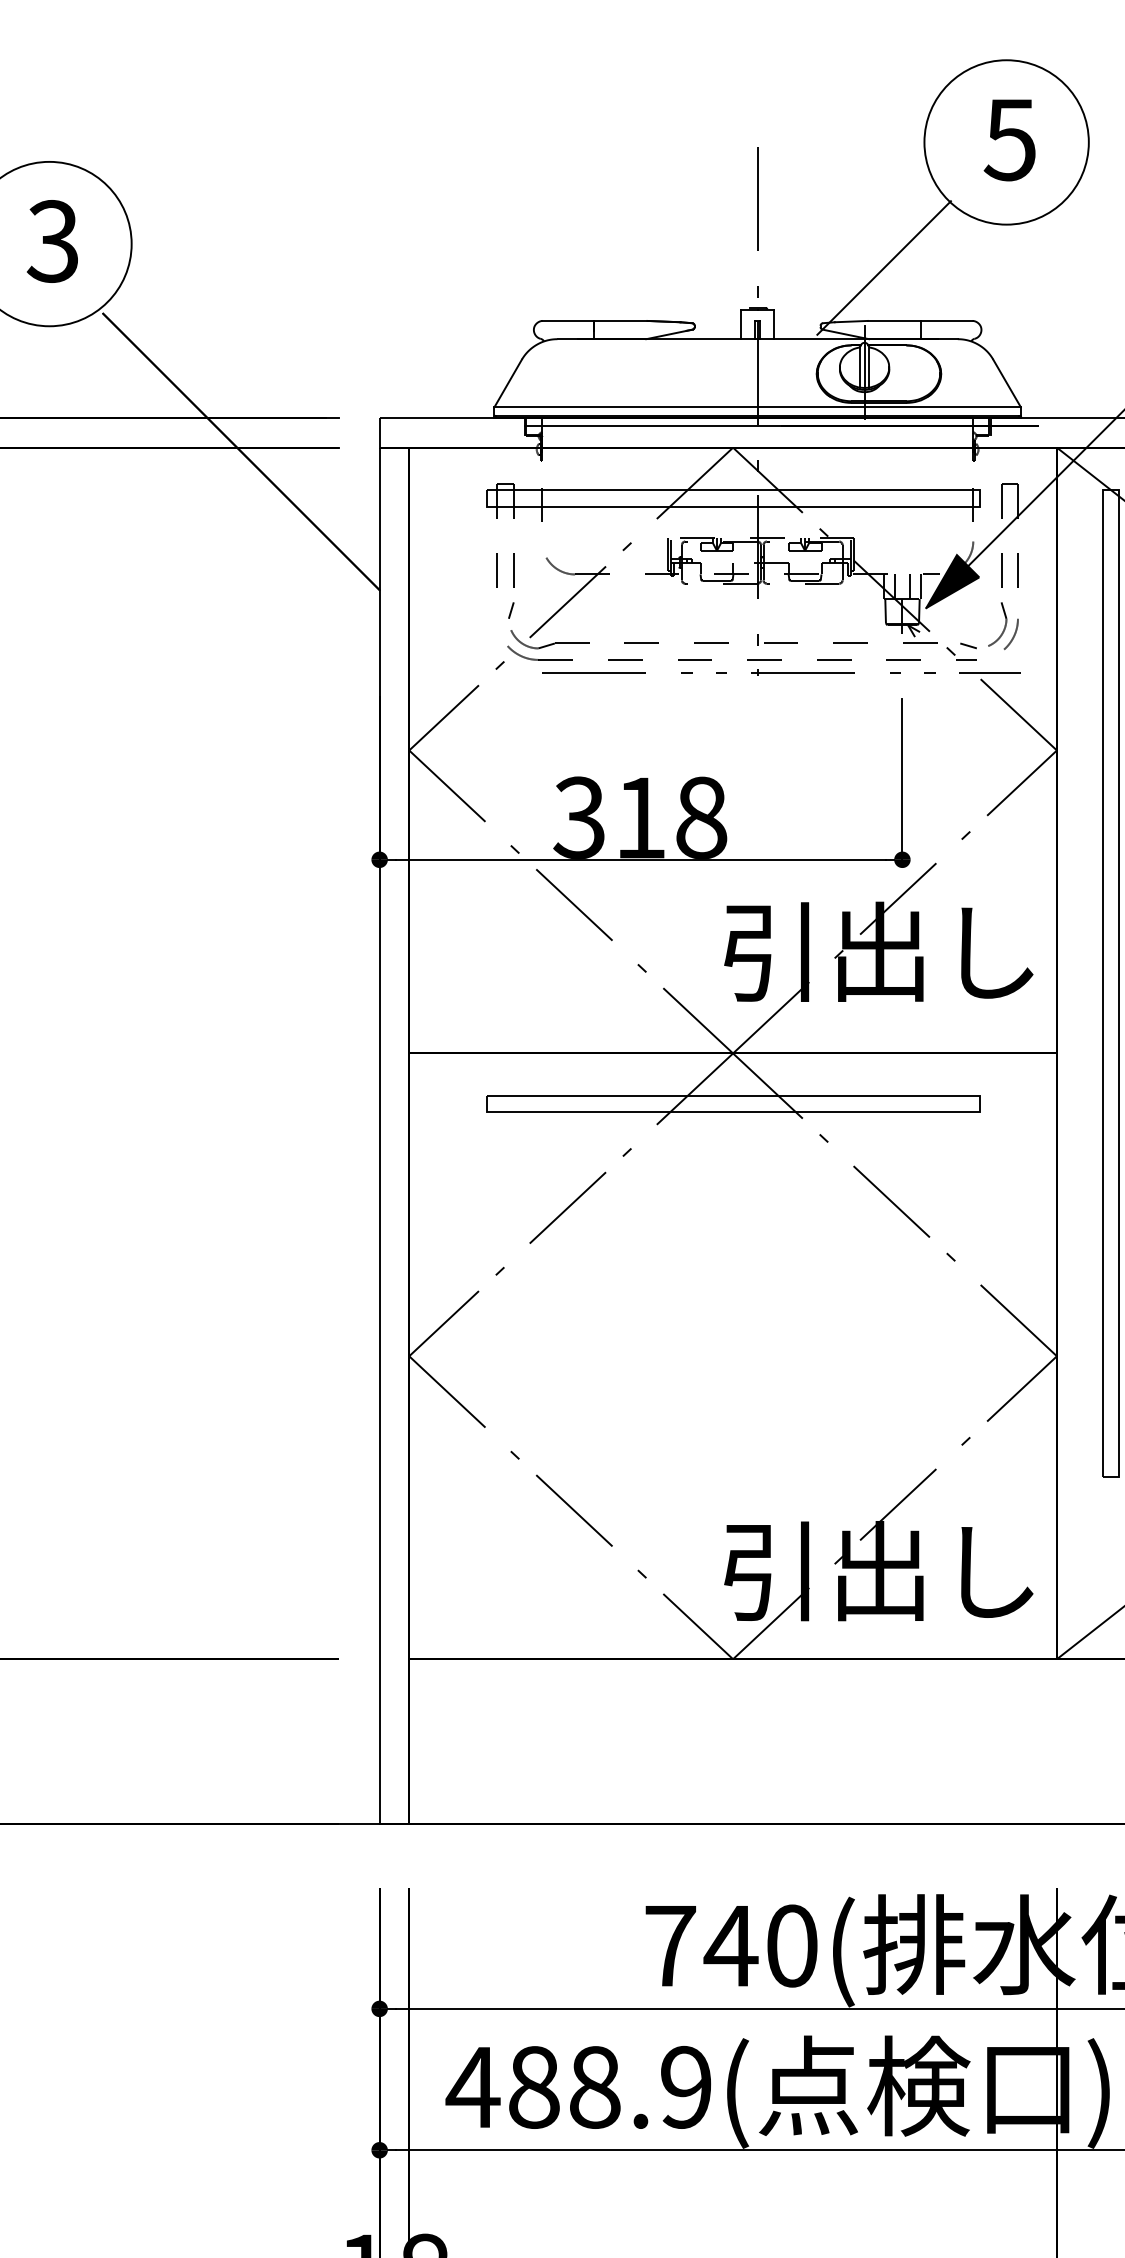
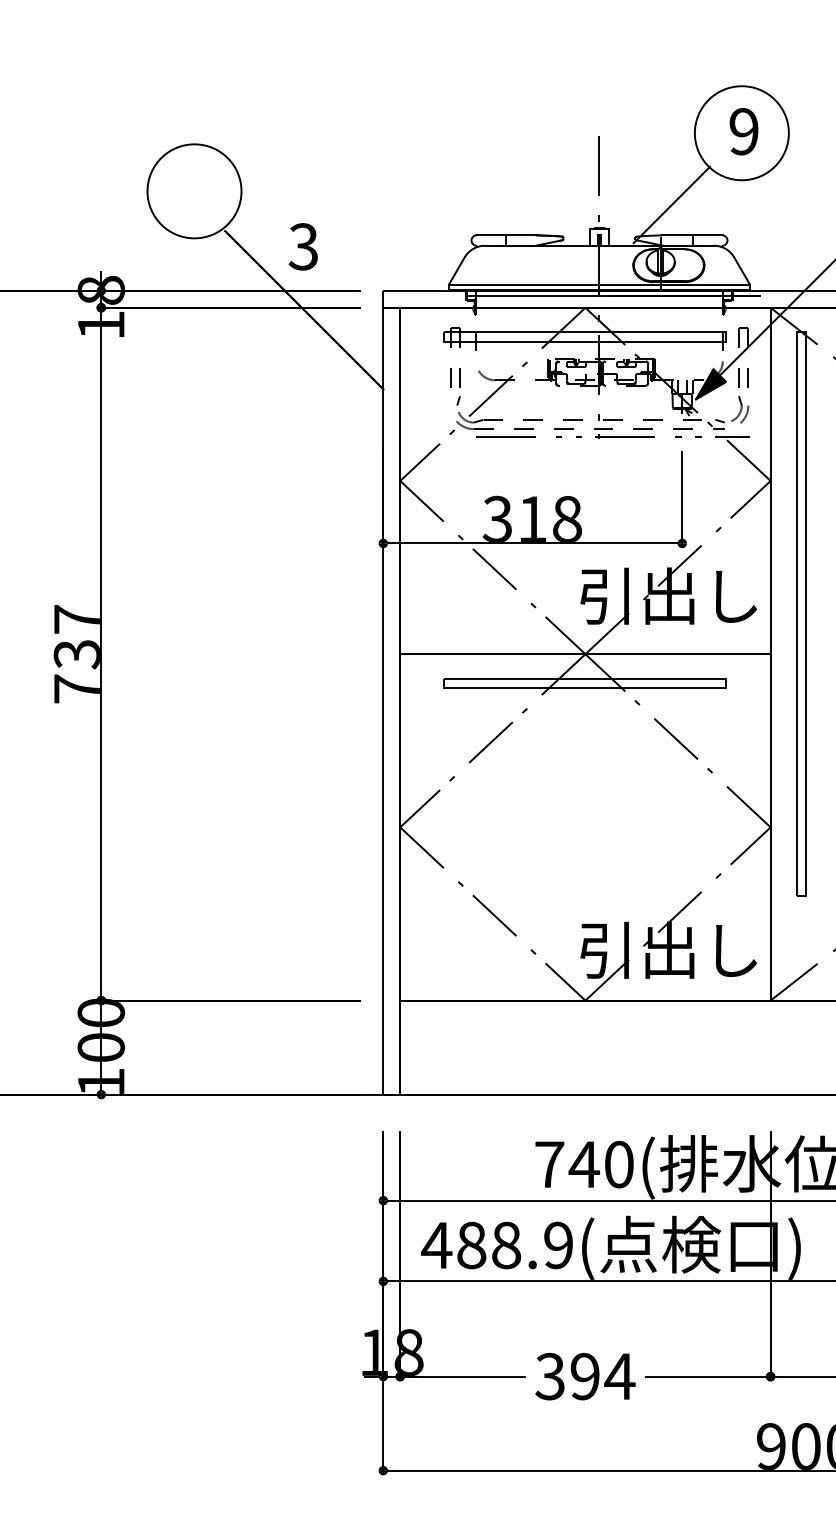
text: (1009, 139) -> (743, 131), 5 -> 9
text: (51, 240) -> (302, 246), moved

